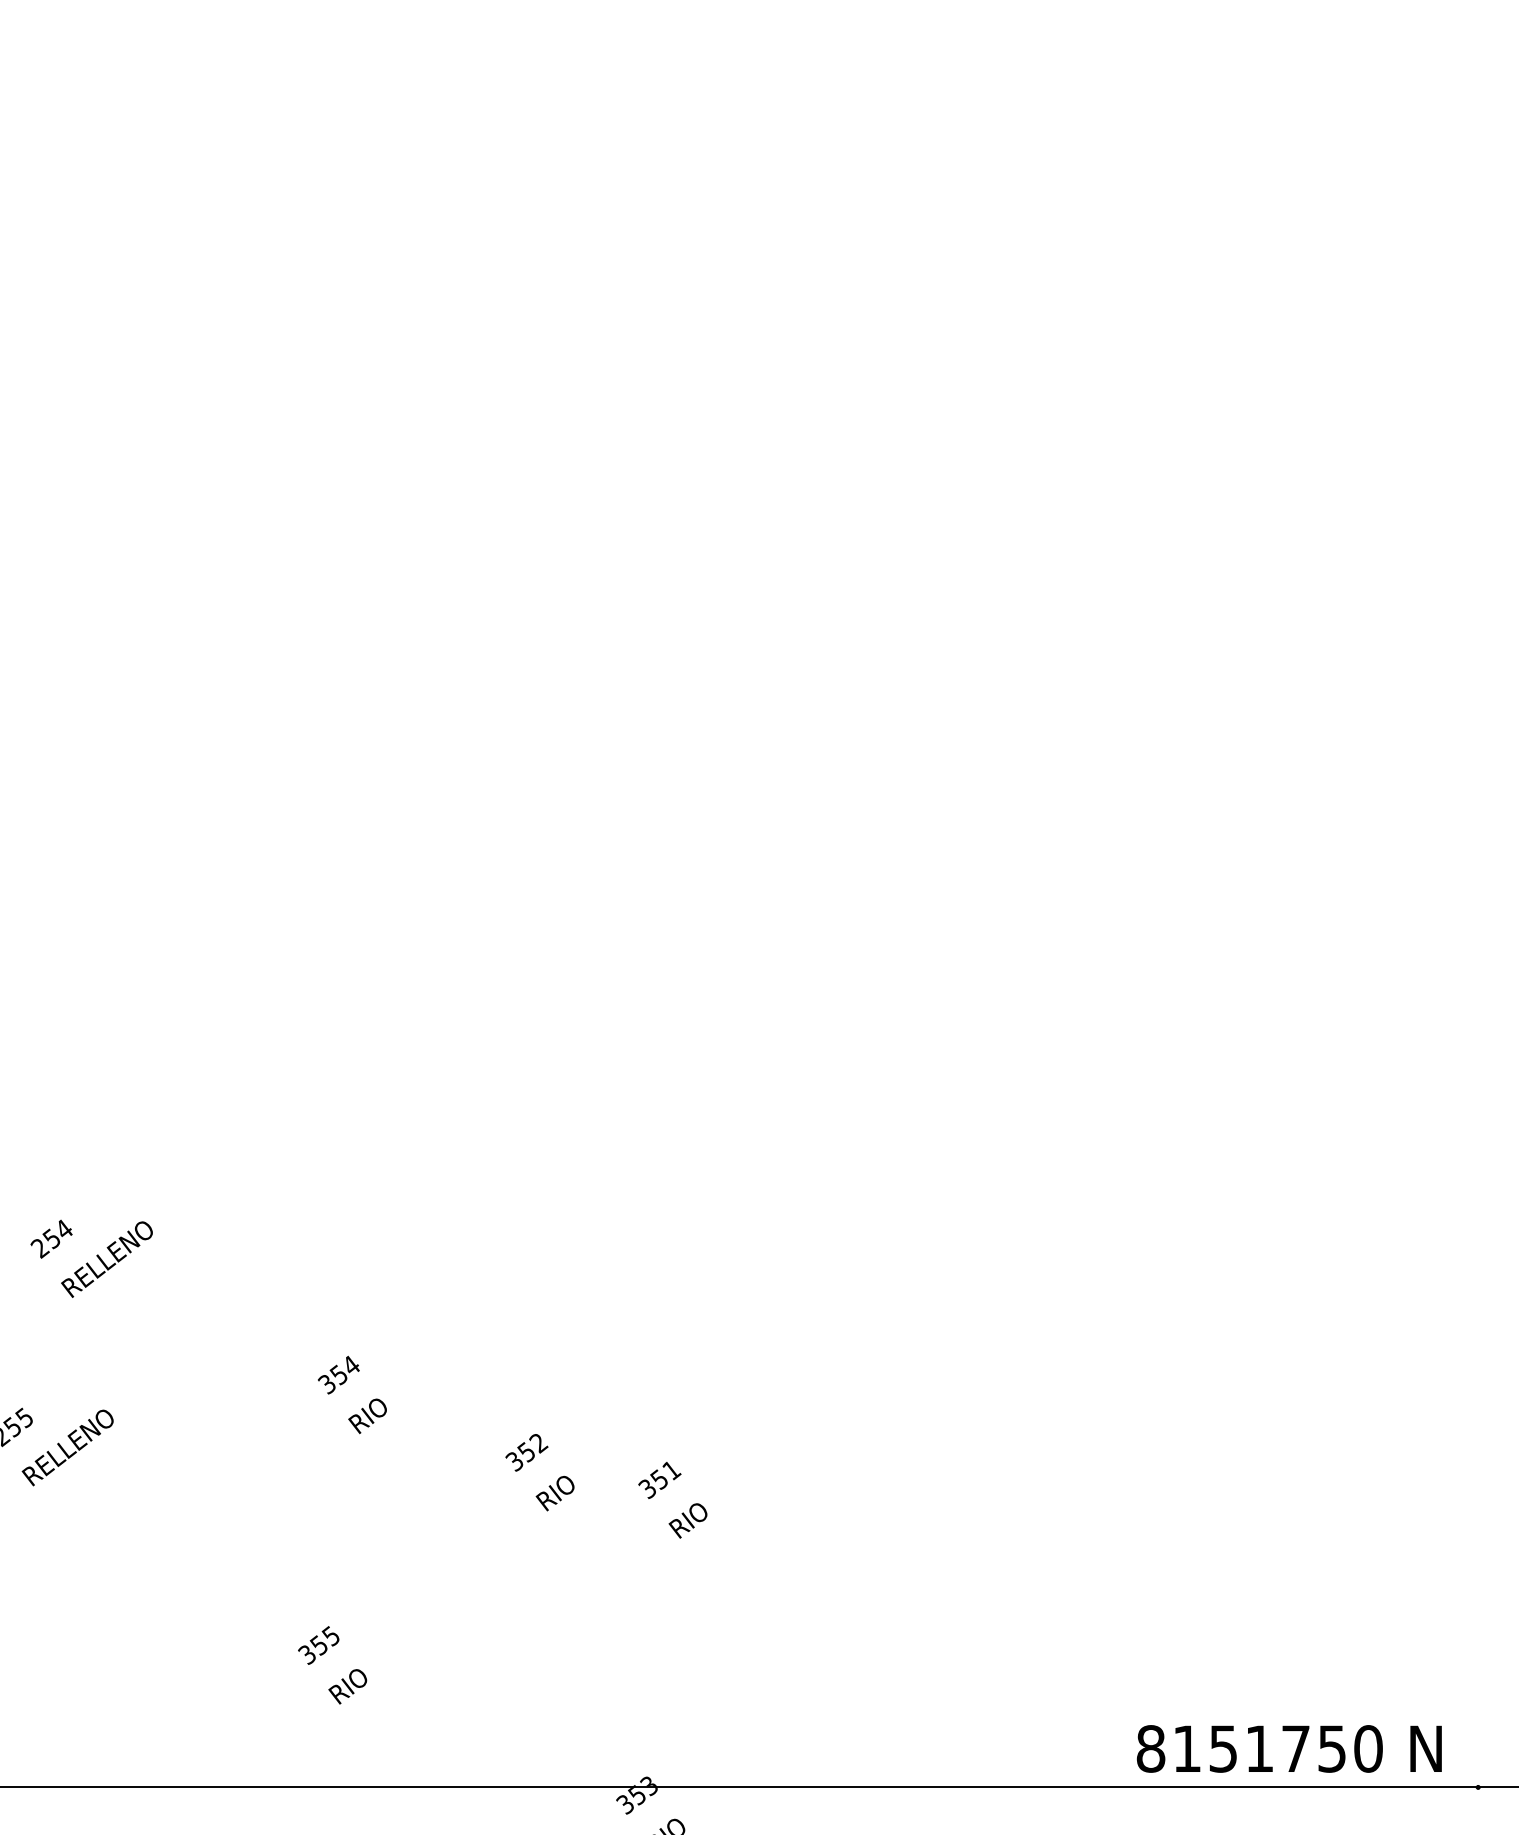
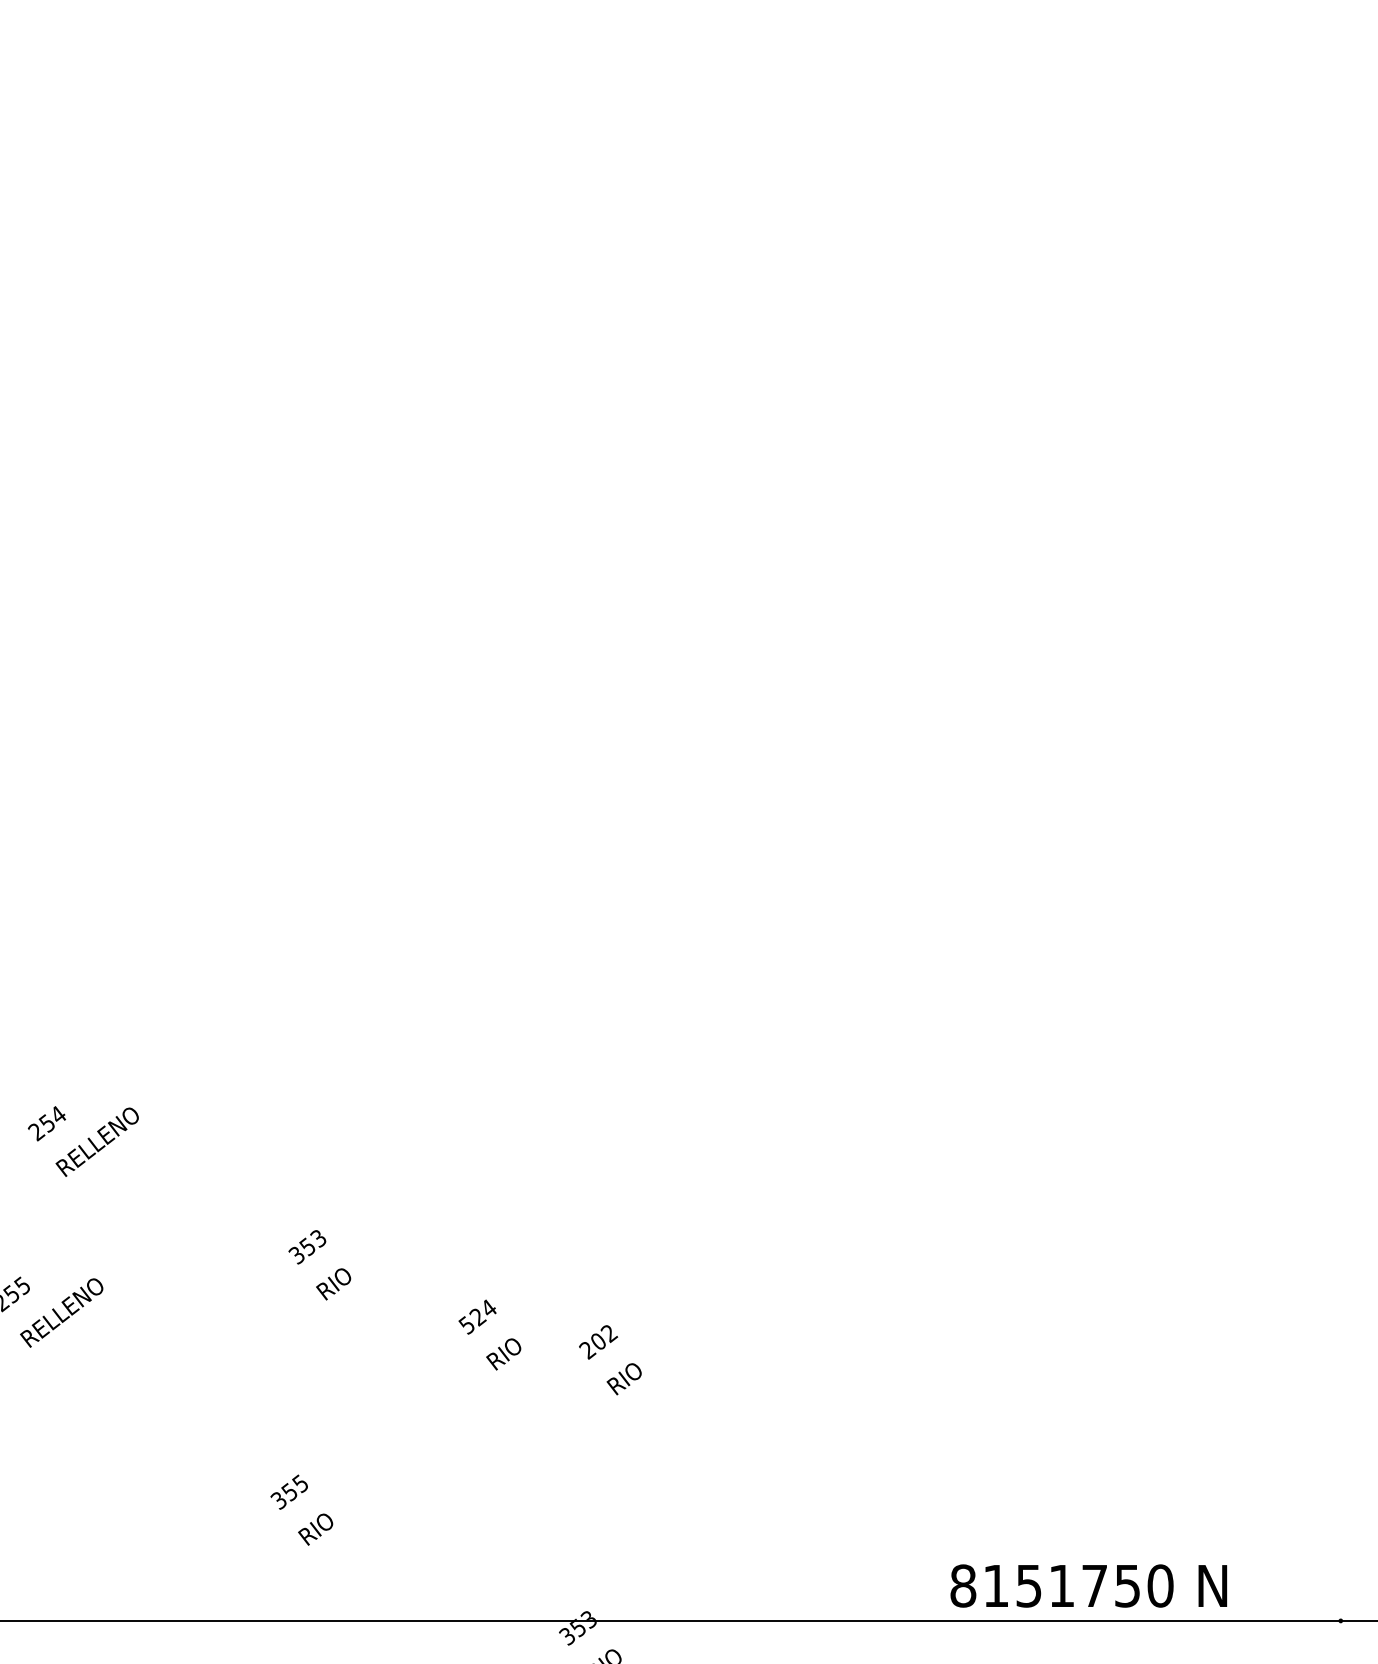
text: (350, 1365) -> (318, 1238), 354 -> 353
text: (526, 1452) -> (477, 1317), 352 -> 524
text: (659, 1480) -> (598, 1342), 351 -> 202
text: (1288, 1748) -> (1088, 1585), moved

